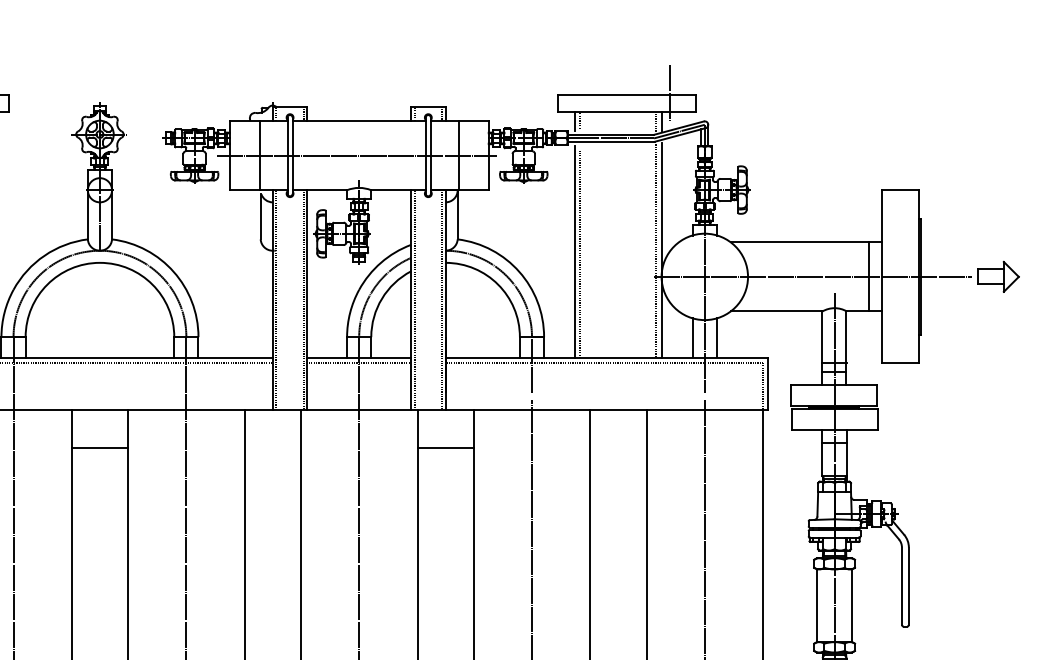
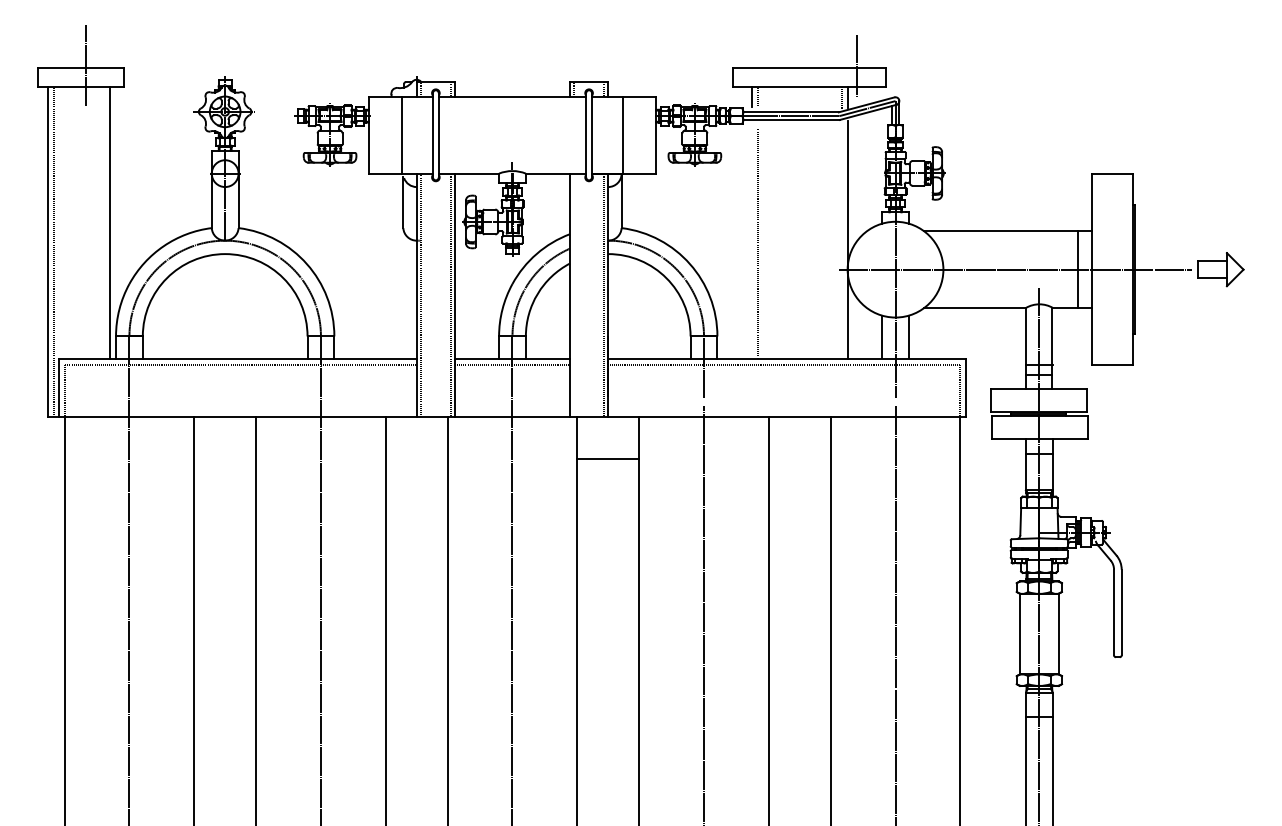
line: (357, 155) -> (510, 135), removed
line: (656, 250) -> (841, 240), removed
line: (574, 252) -> (751, 242), removed
line: (414, 299) -> (573, 294), removed
line: (100, 448) -> (225, 459), removed

